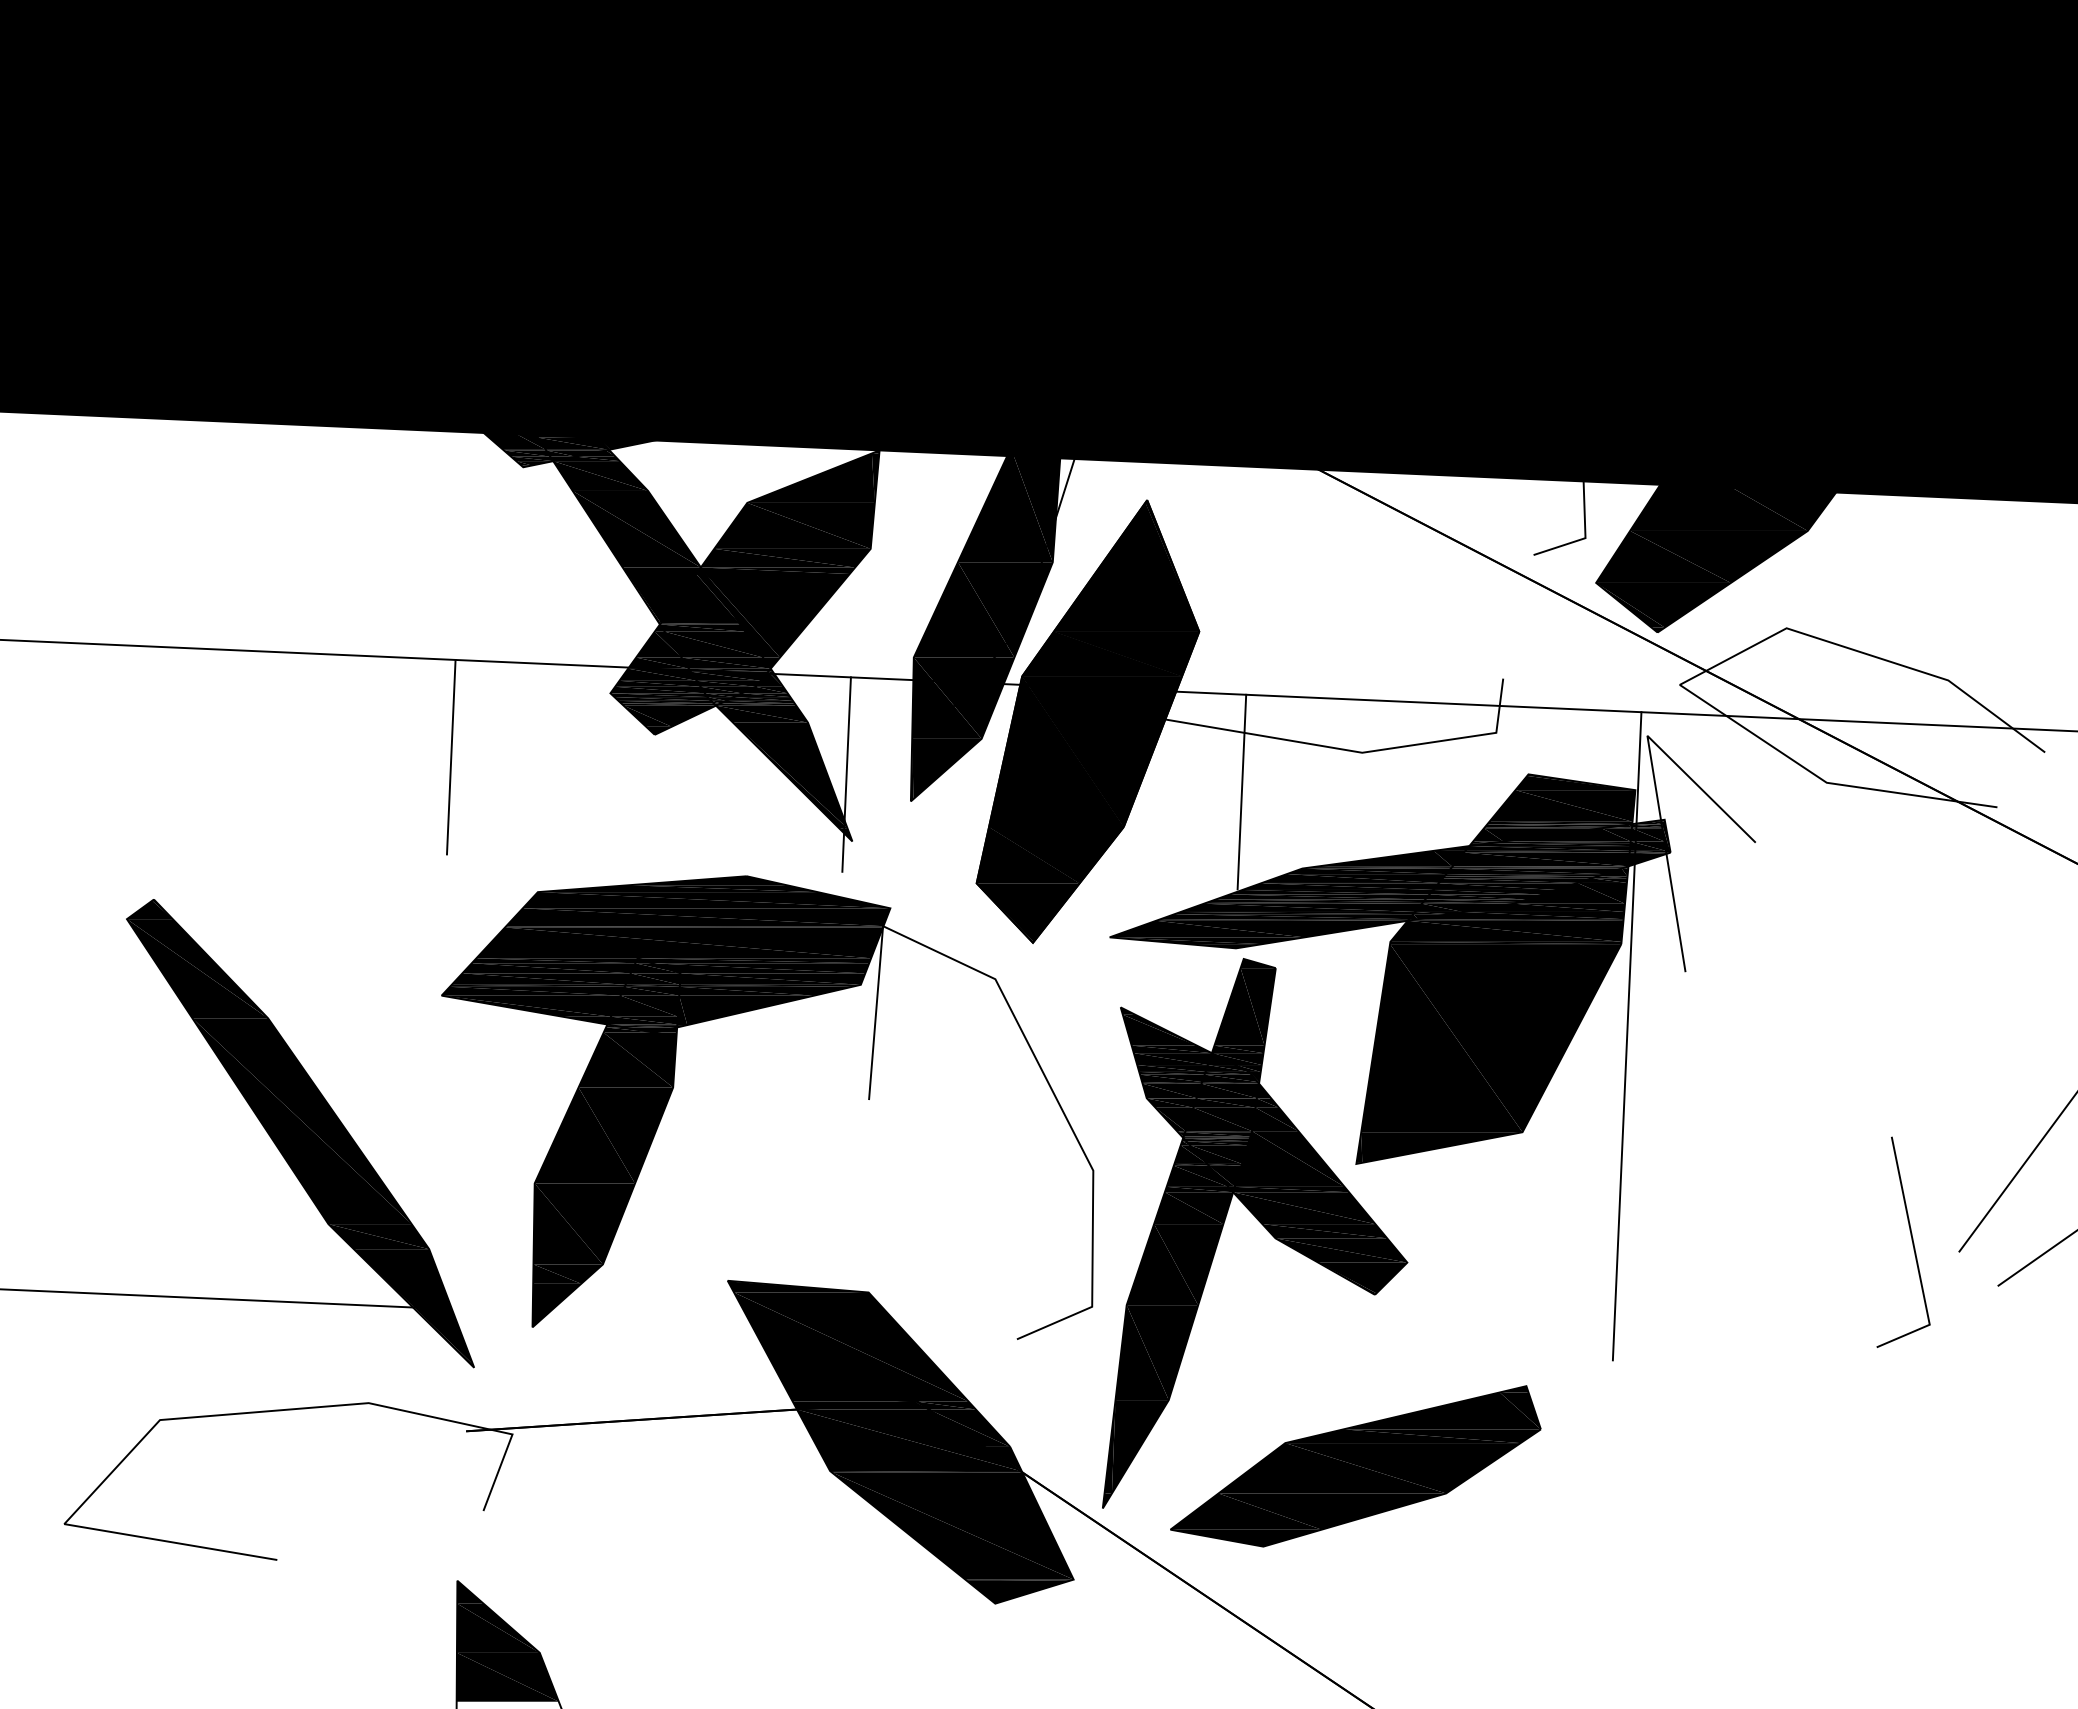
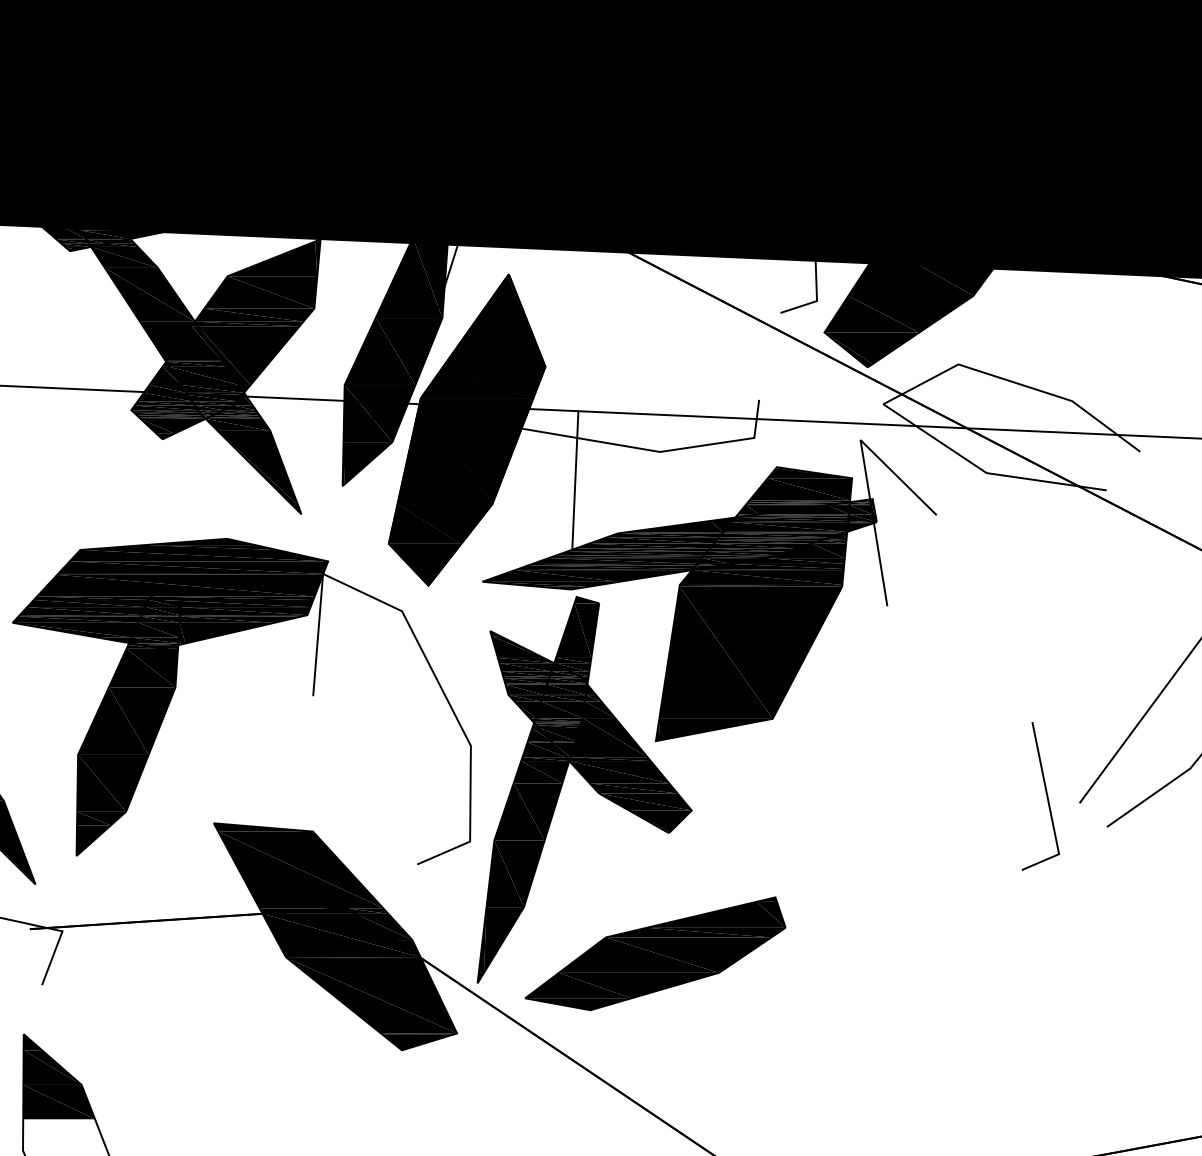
line: (450, 757) -> (18, 455), removed
line: (846, 774) -> (297, 467), removed
line: (1626, 1036) -> (845, 651), removed

